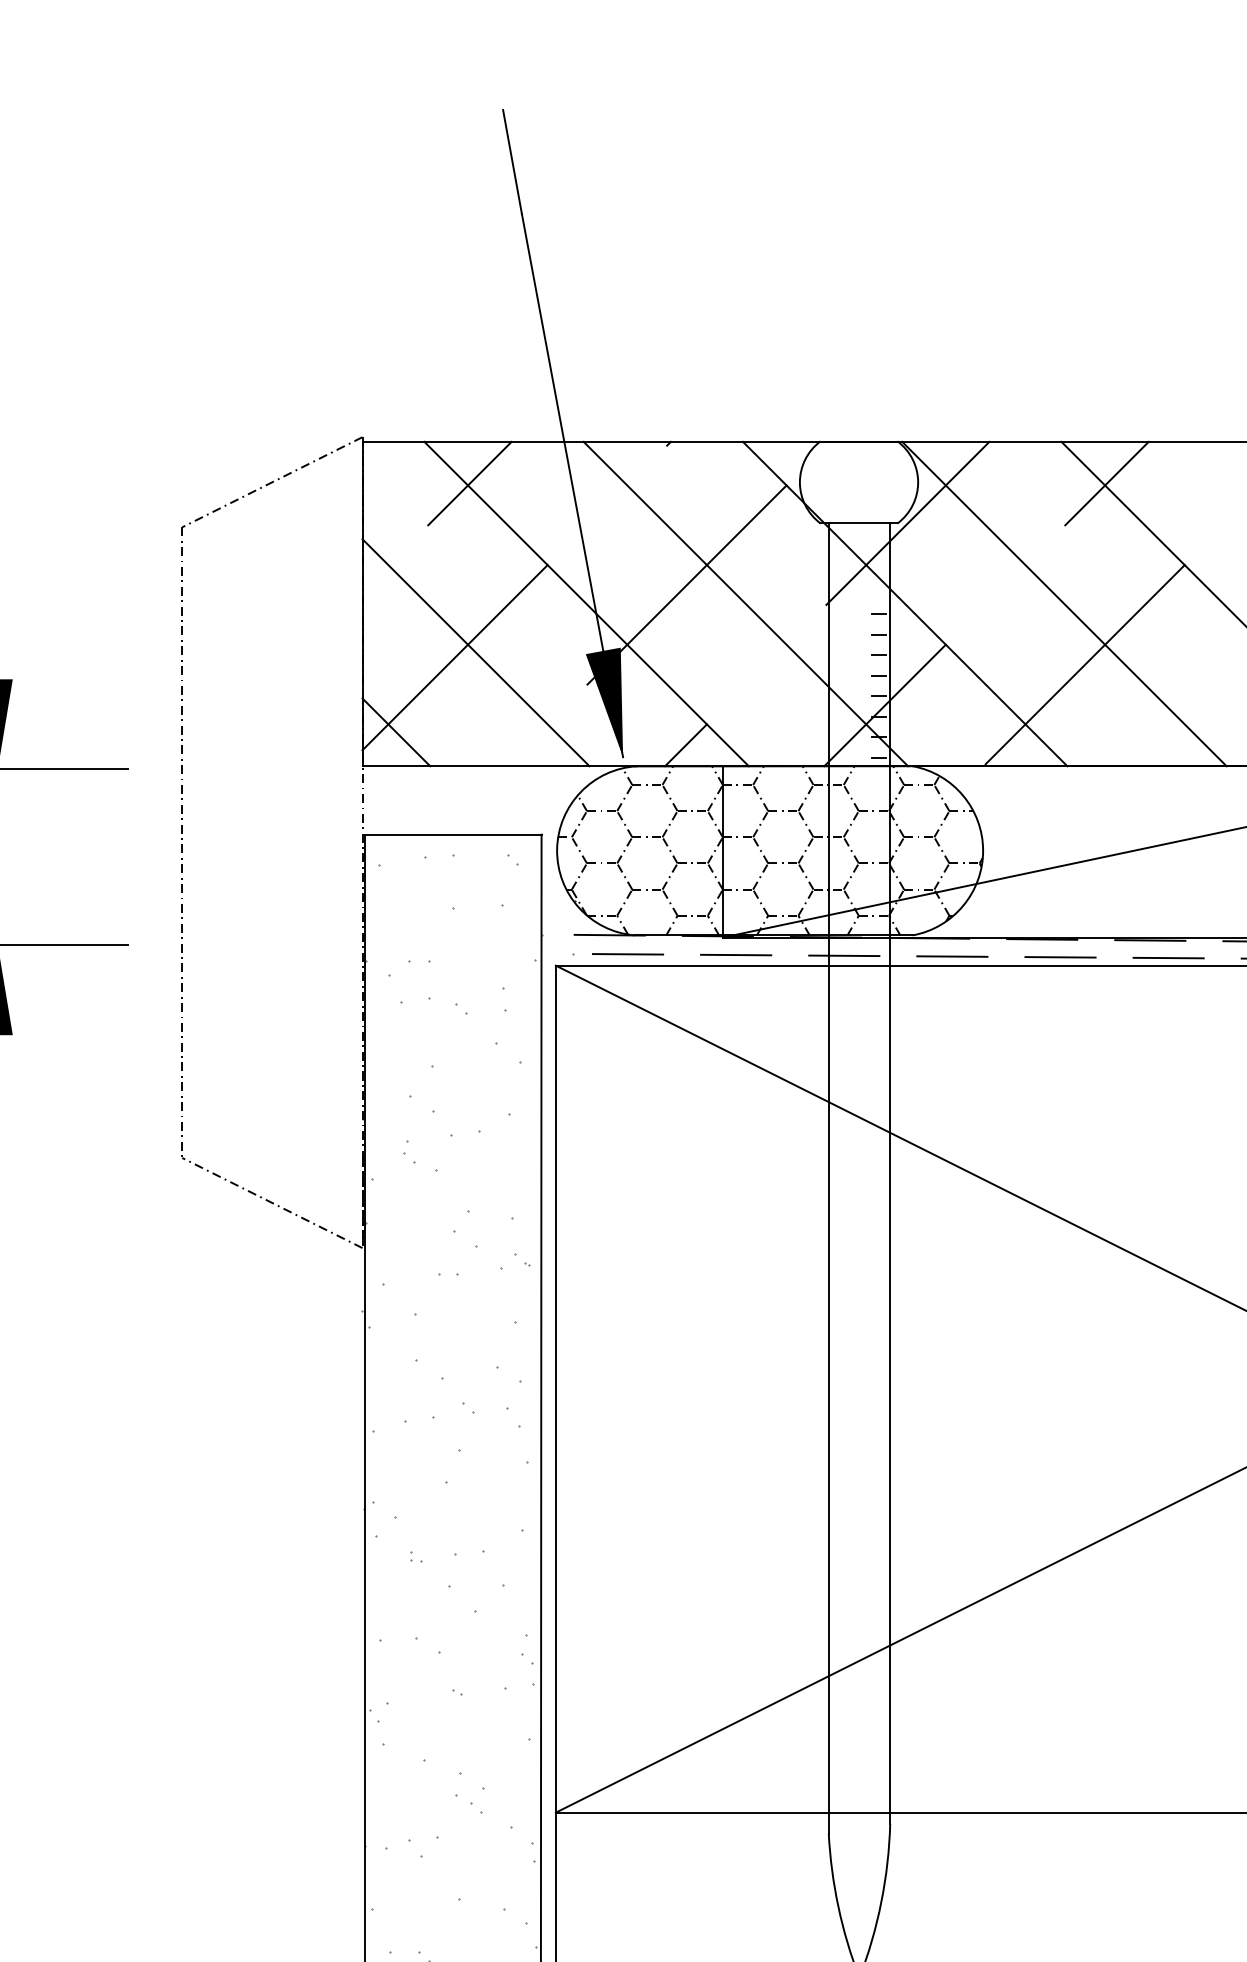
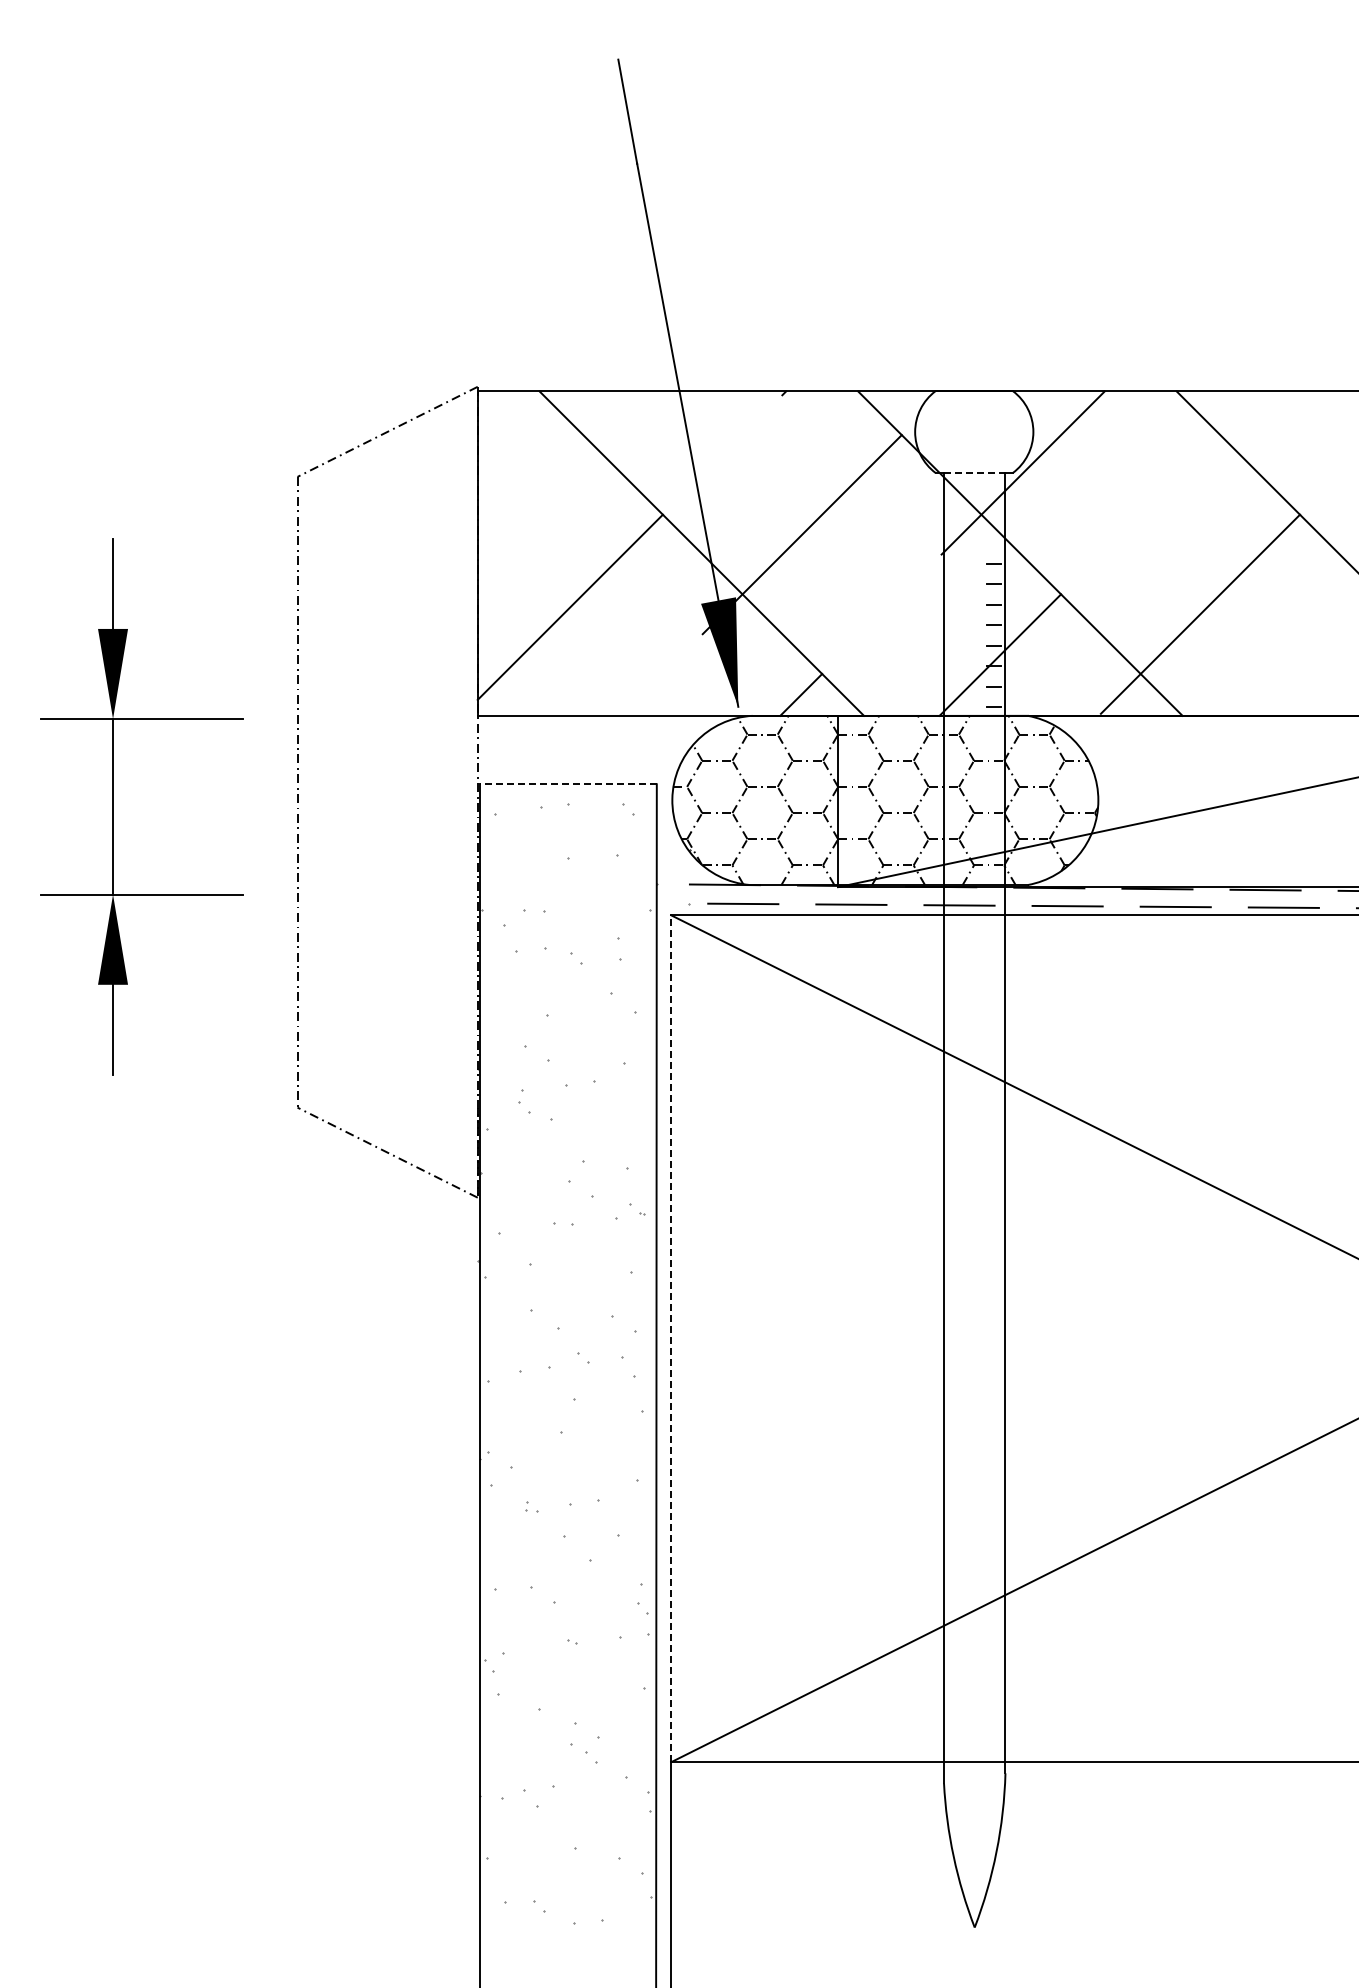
line: (469, 482) -> (584, 432), removed
line: (1106, 482) -> (1221, 432), removed
line: (860, 522) -> (975, 472), solid -> dashed
line: (745, 603) -> (860, 553), removed
line: (1064, 603) -> (1179, 553), removed
line: (475, 651) -> (590, 601), removed
line: (396, 731) -> (511, 681), removed
line: (453, 834) -> (568, 784), solid -> dashed
line: (556, 1388) -> (671, 1338), solid -> dashed

